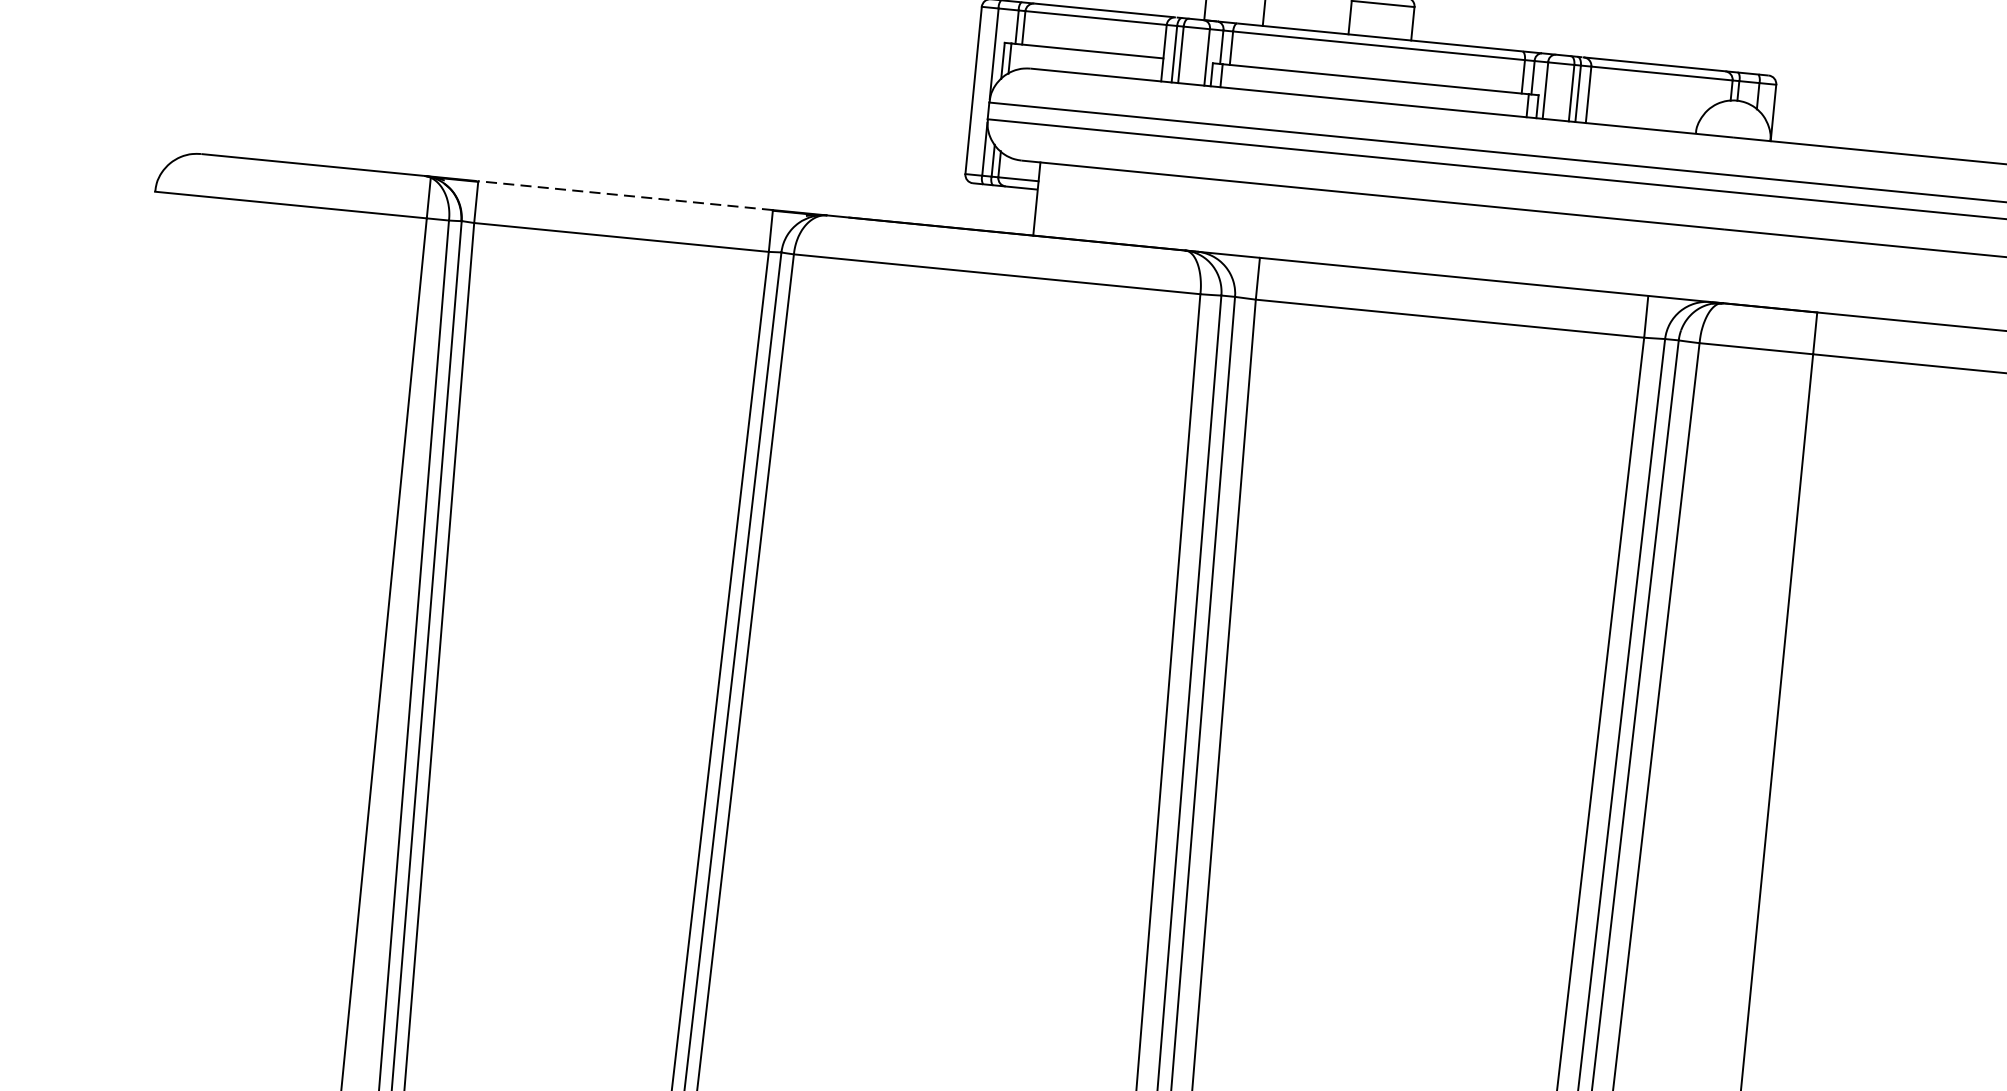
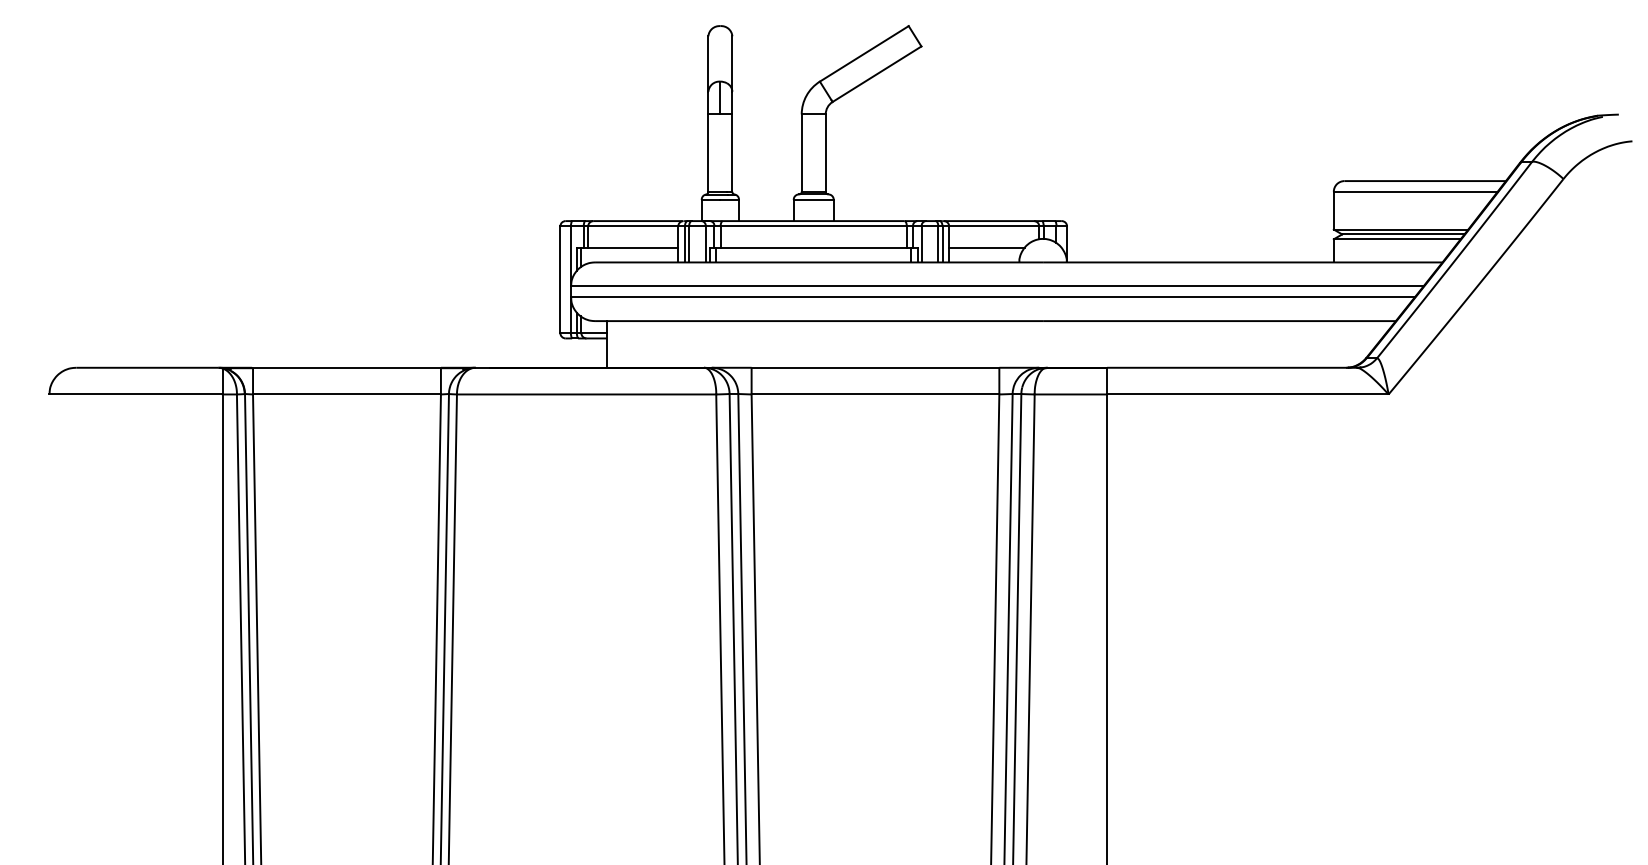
line: (1646, 105) -> (986, 247), added
line: (624, 195) -> (346, 367), dashed -> solid

